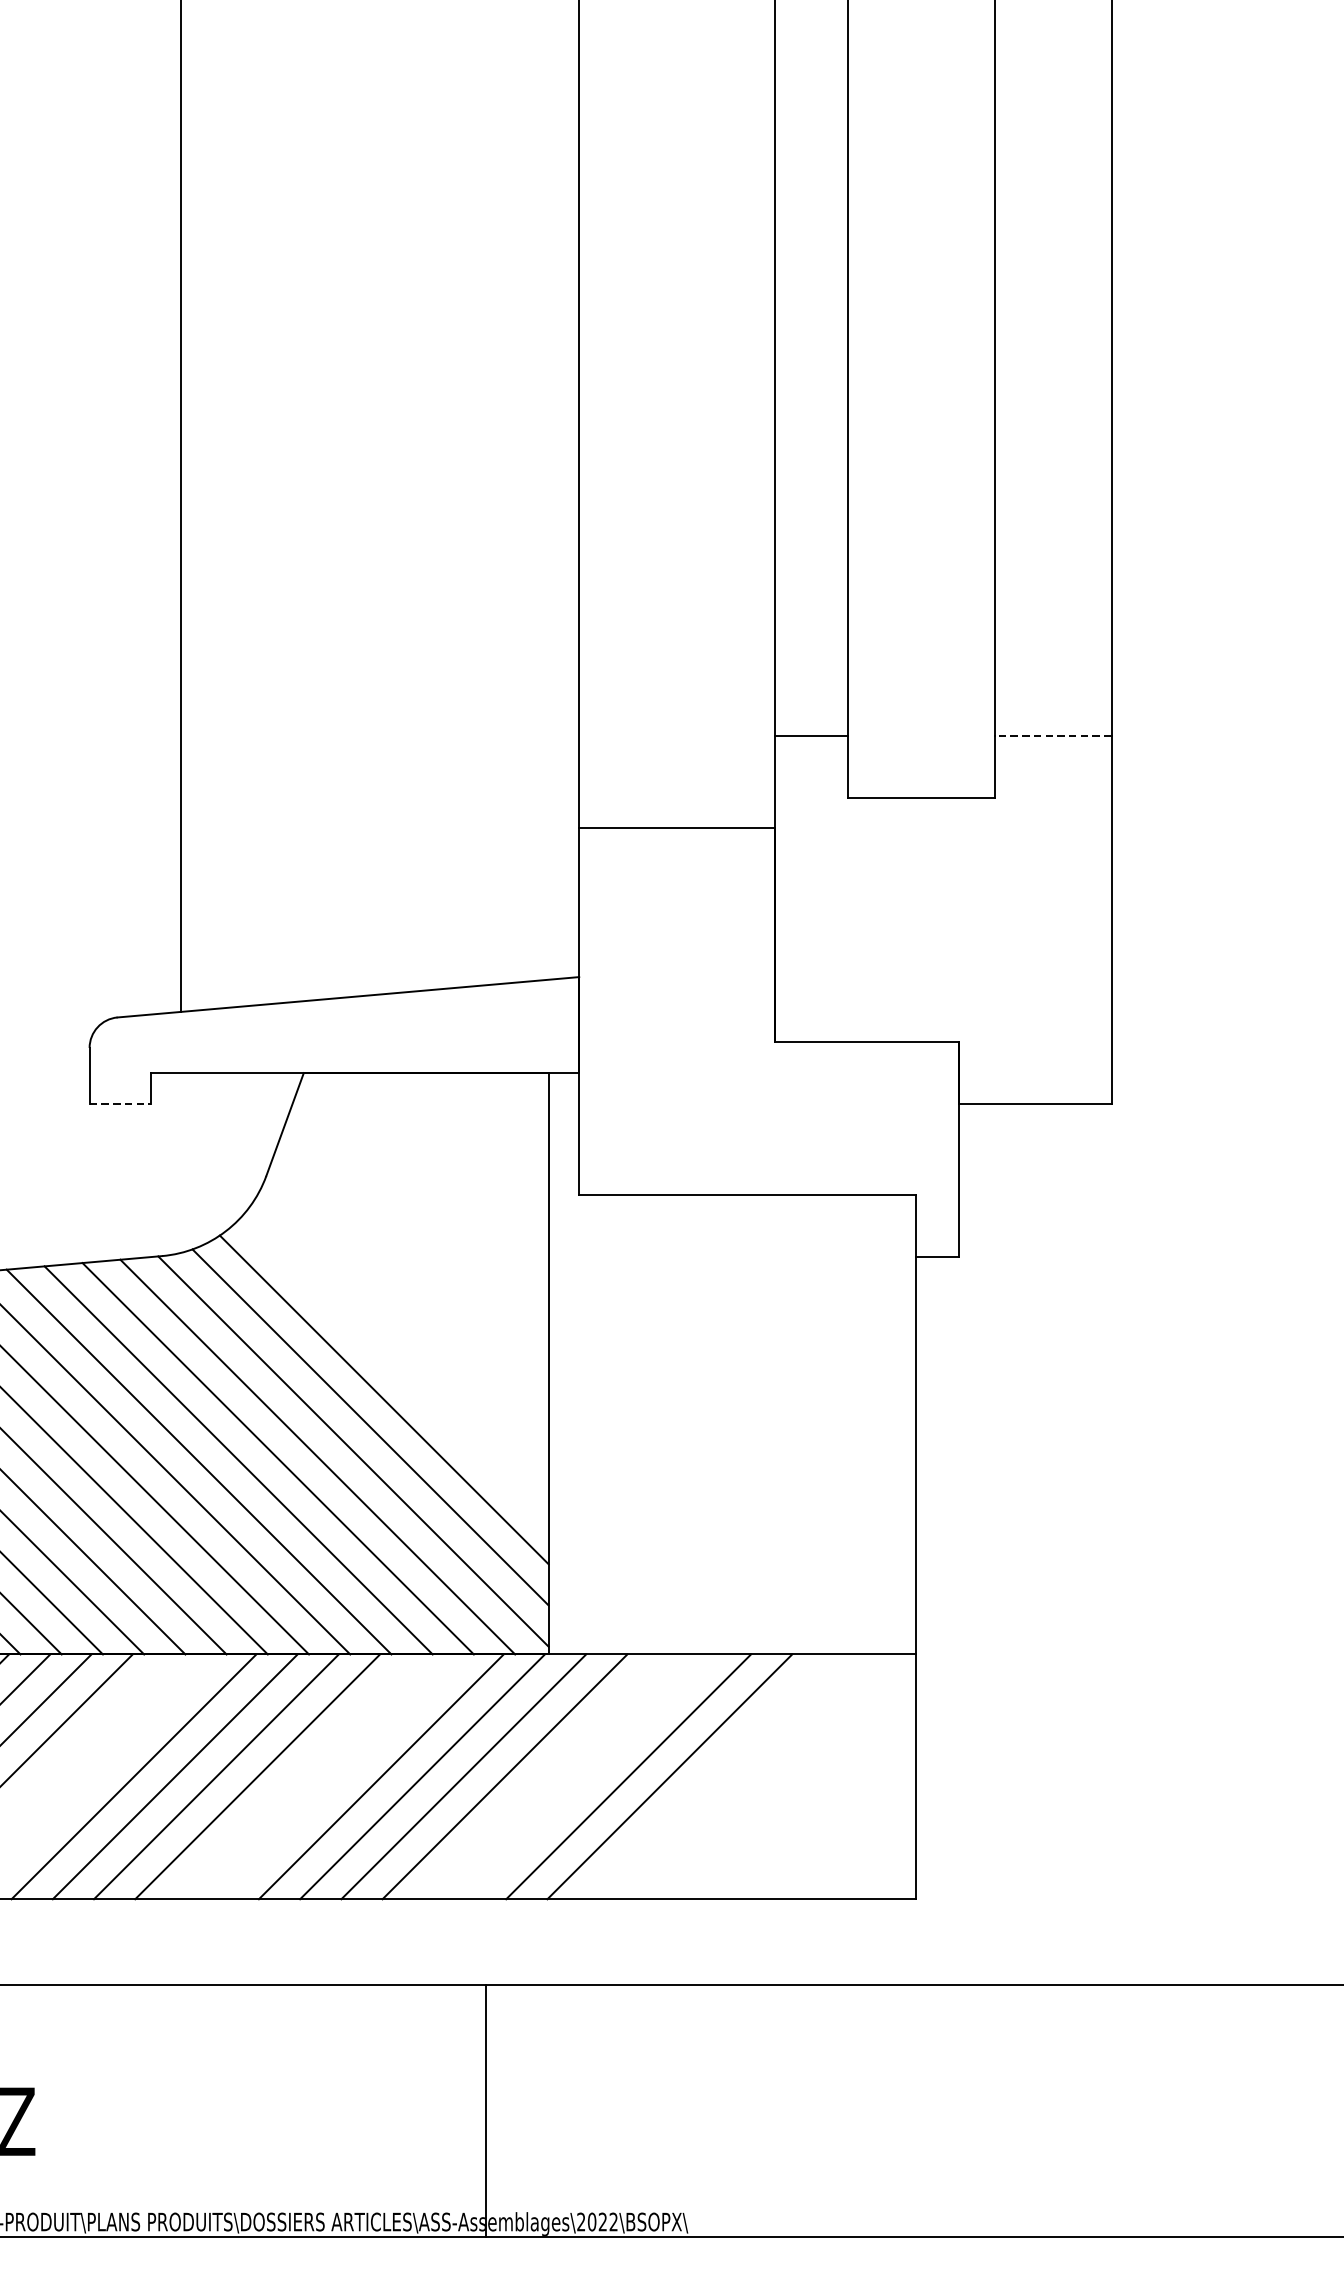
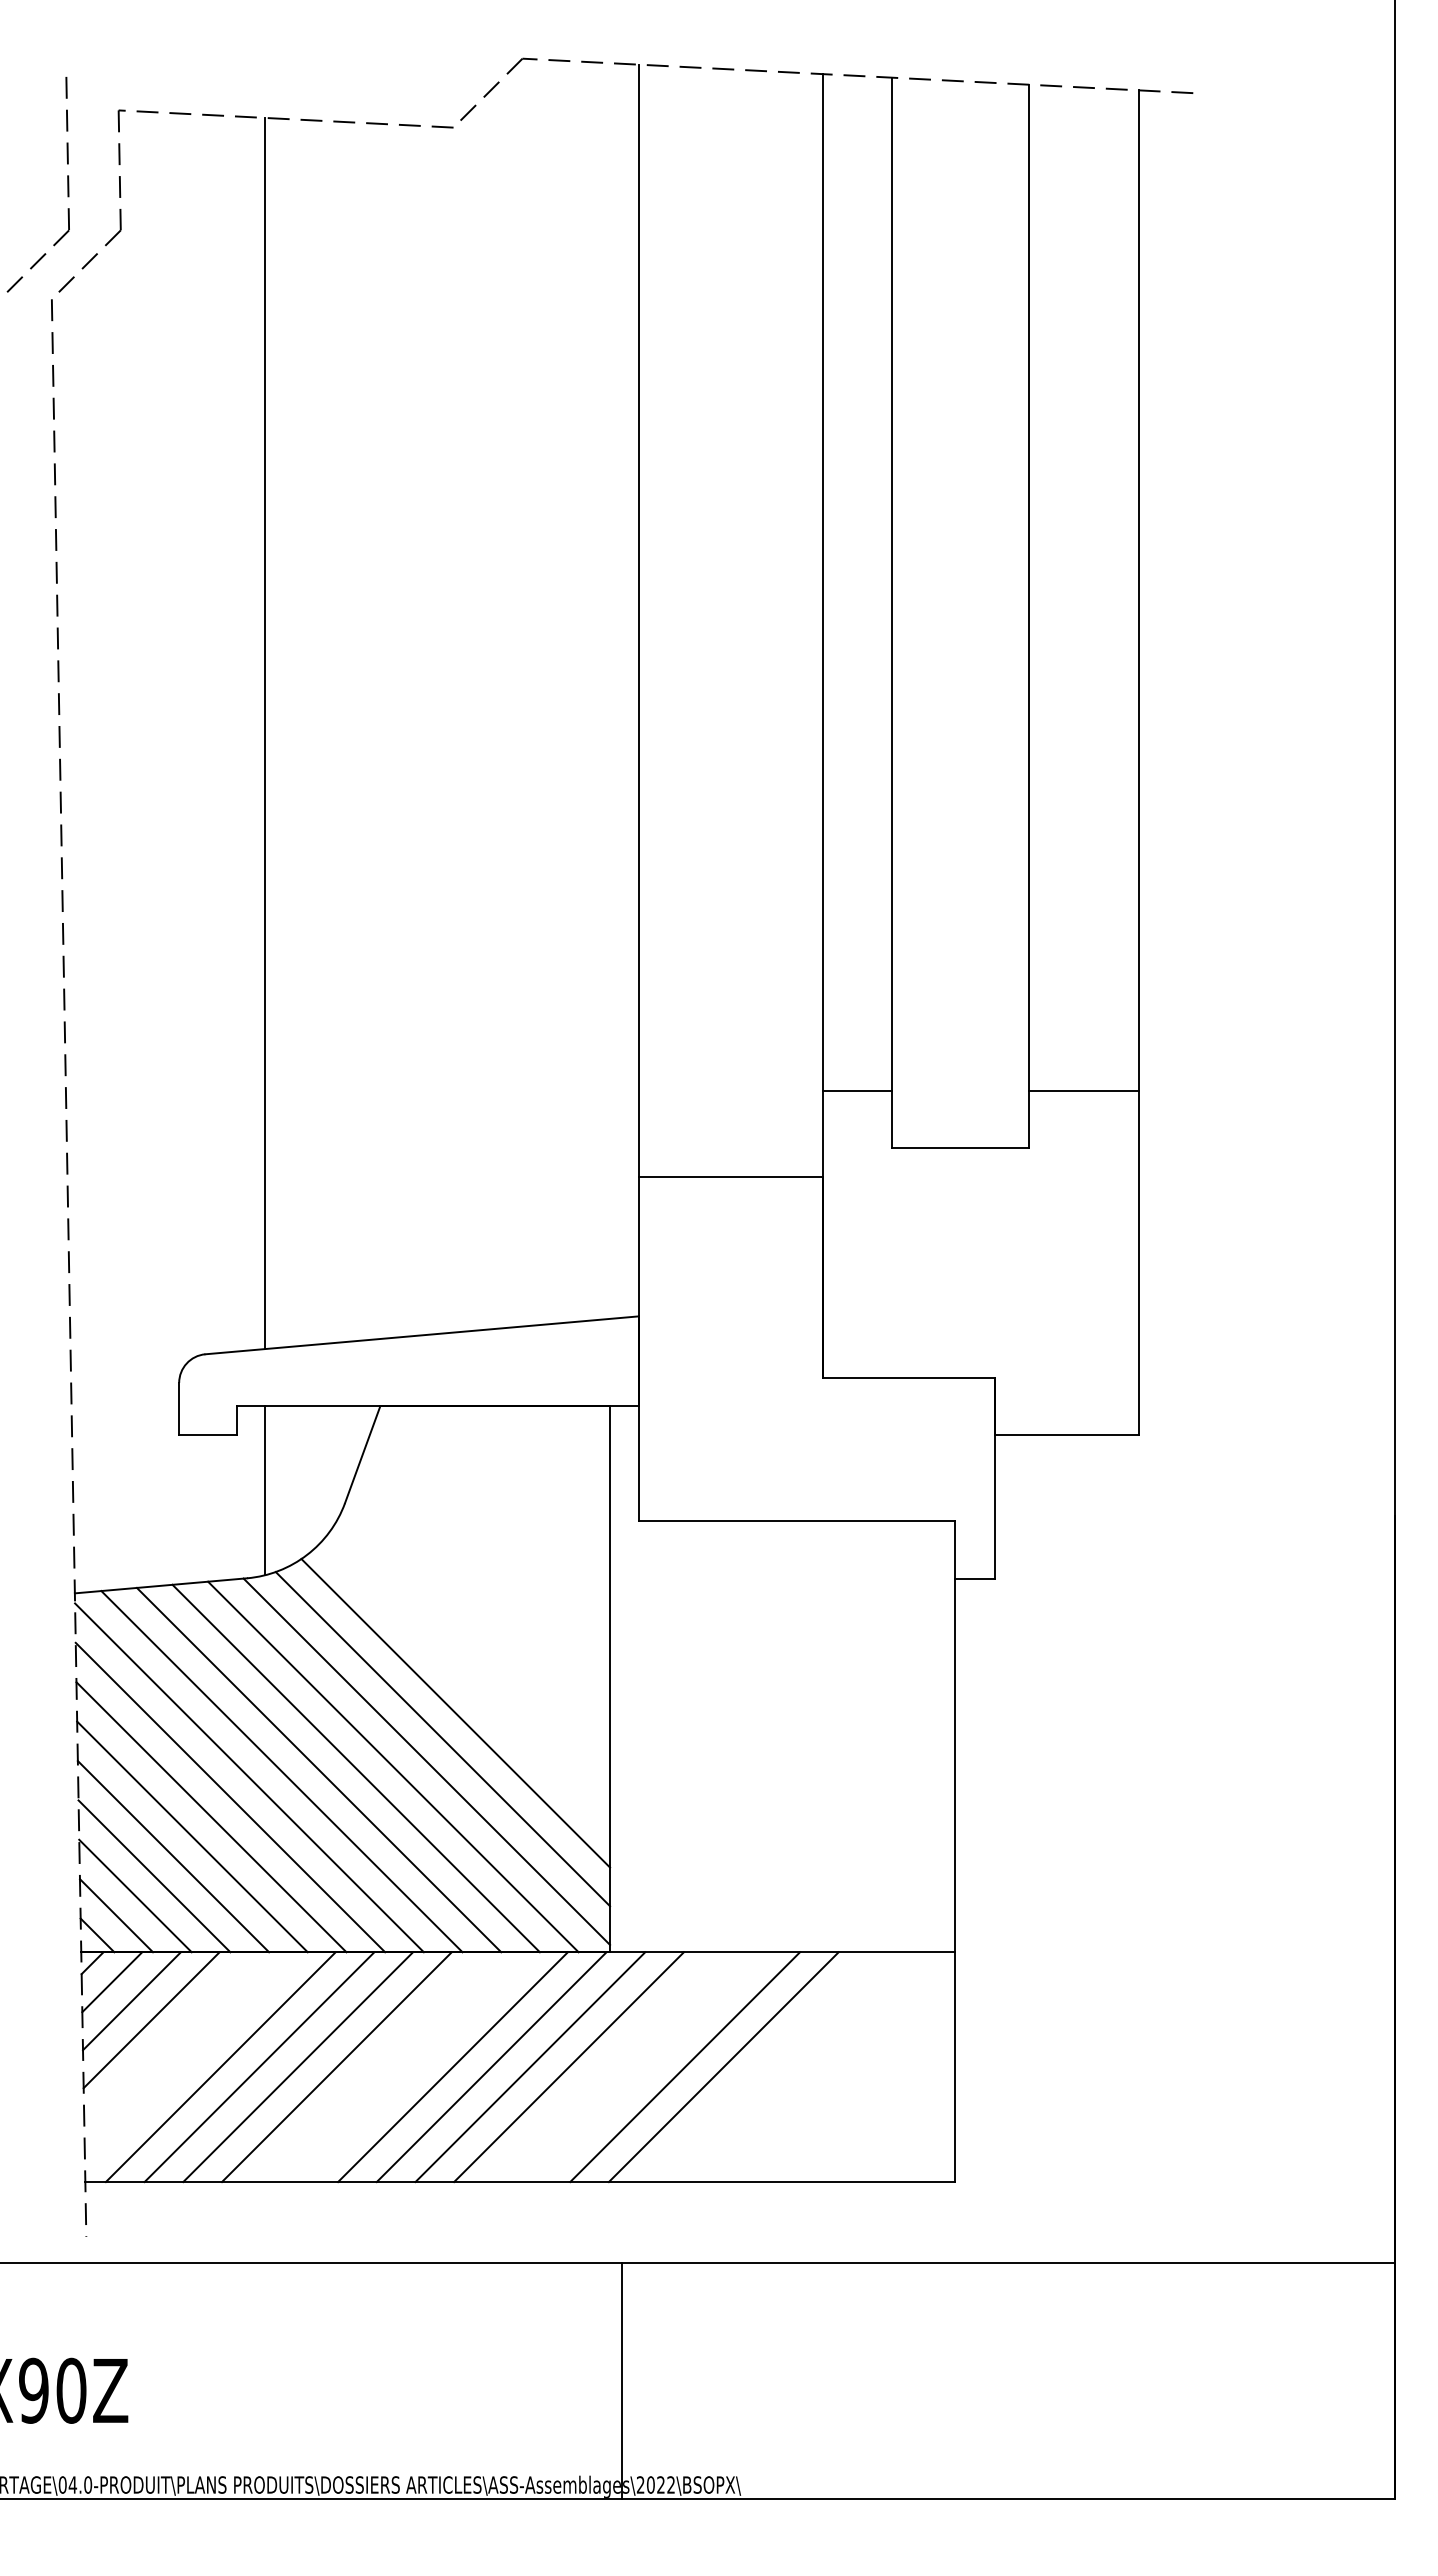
line: (1052, 736) -> (1083, 1090), dashed -> solid
line: (119, 1103) -> (207, 1435), dashed -> solid
line: (181, 1162) -> (265, 1490), added
line: (486, 2110) -> (621, 2380), moved

